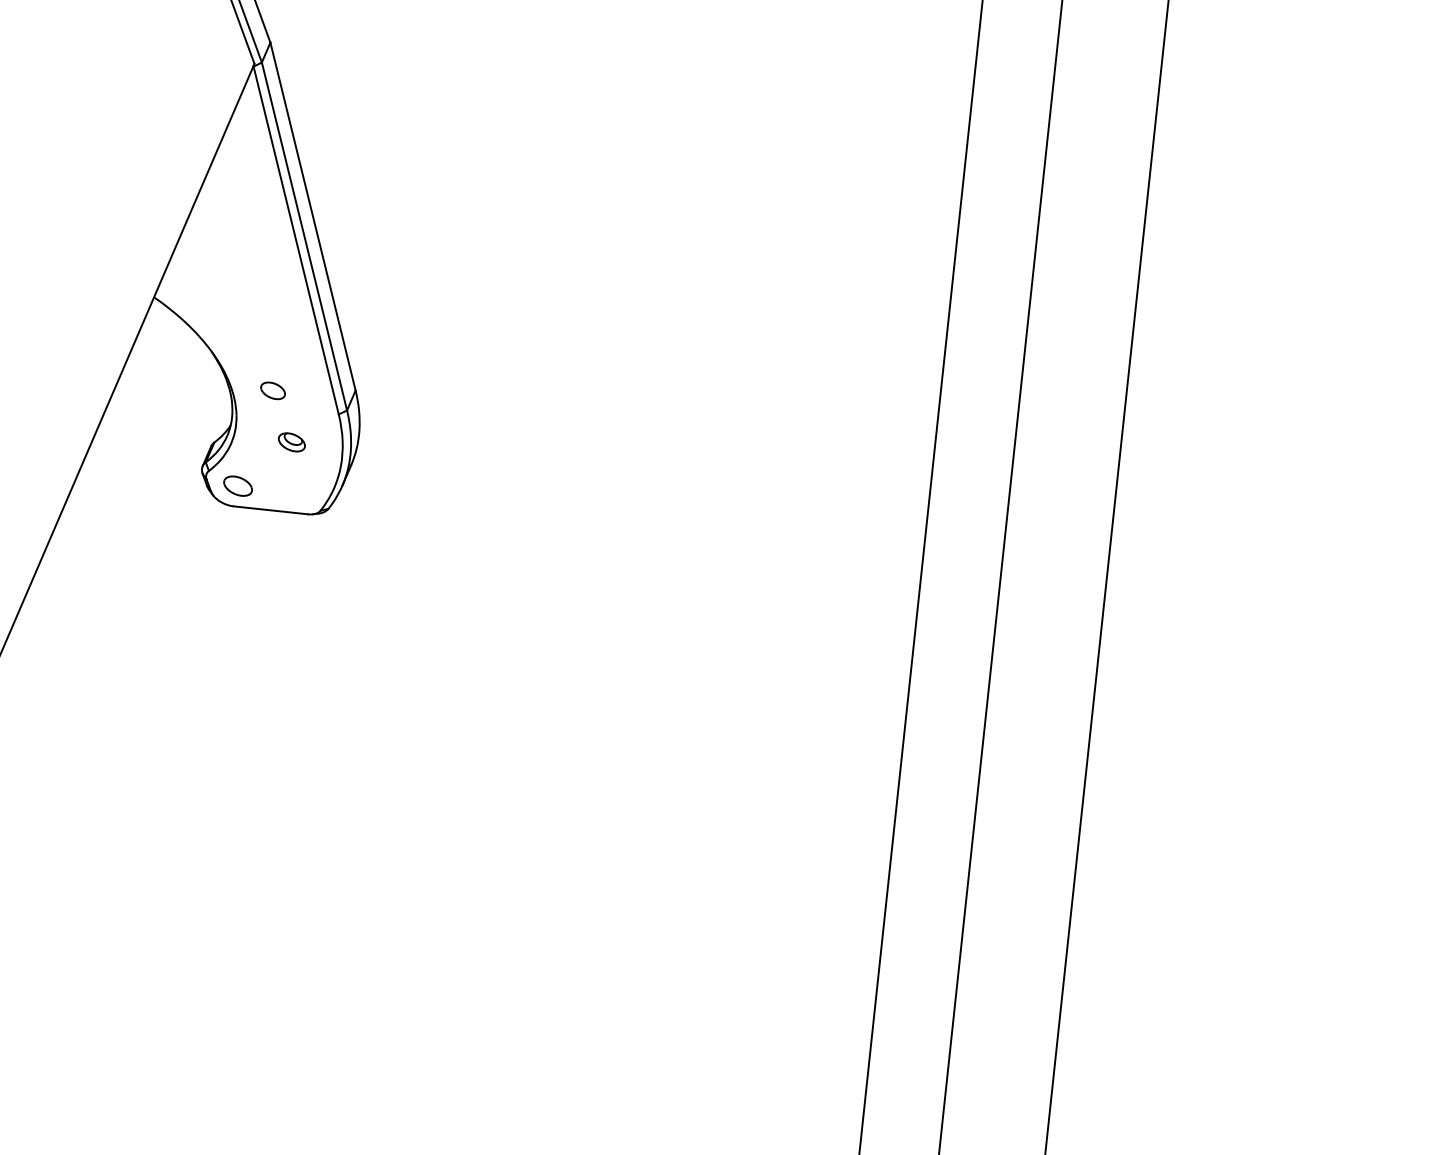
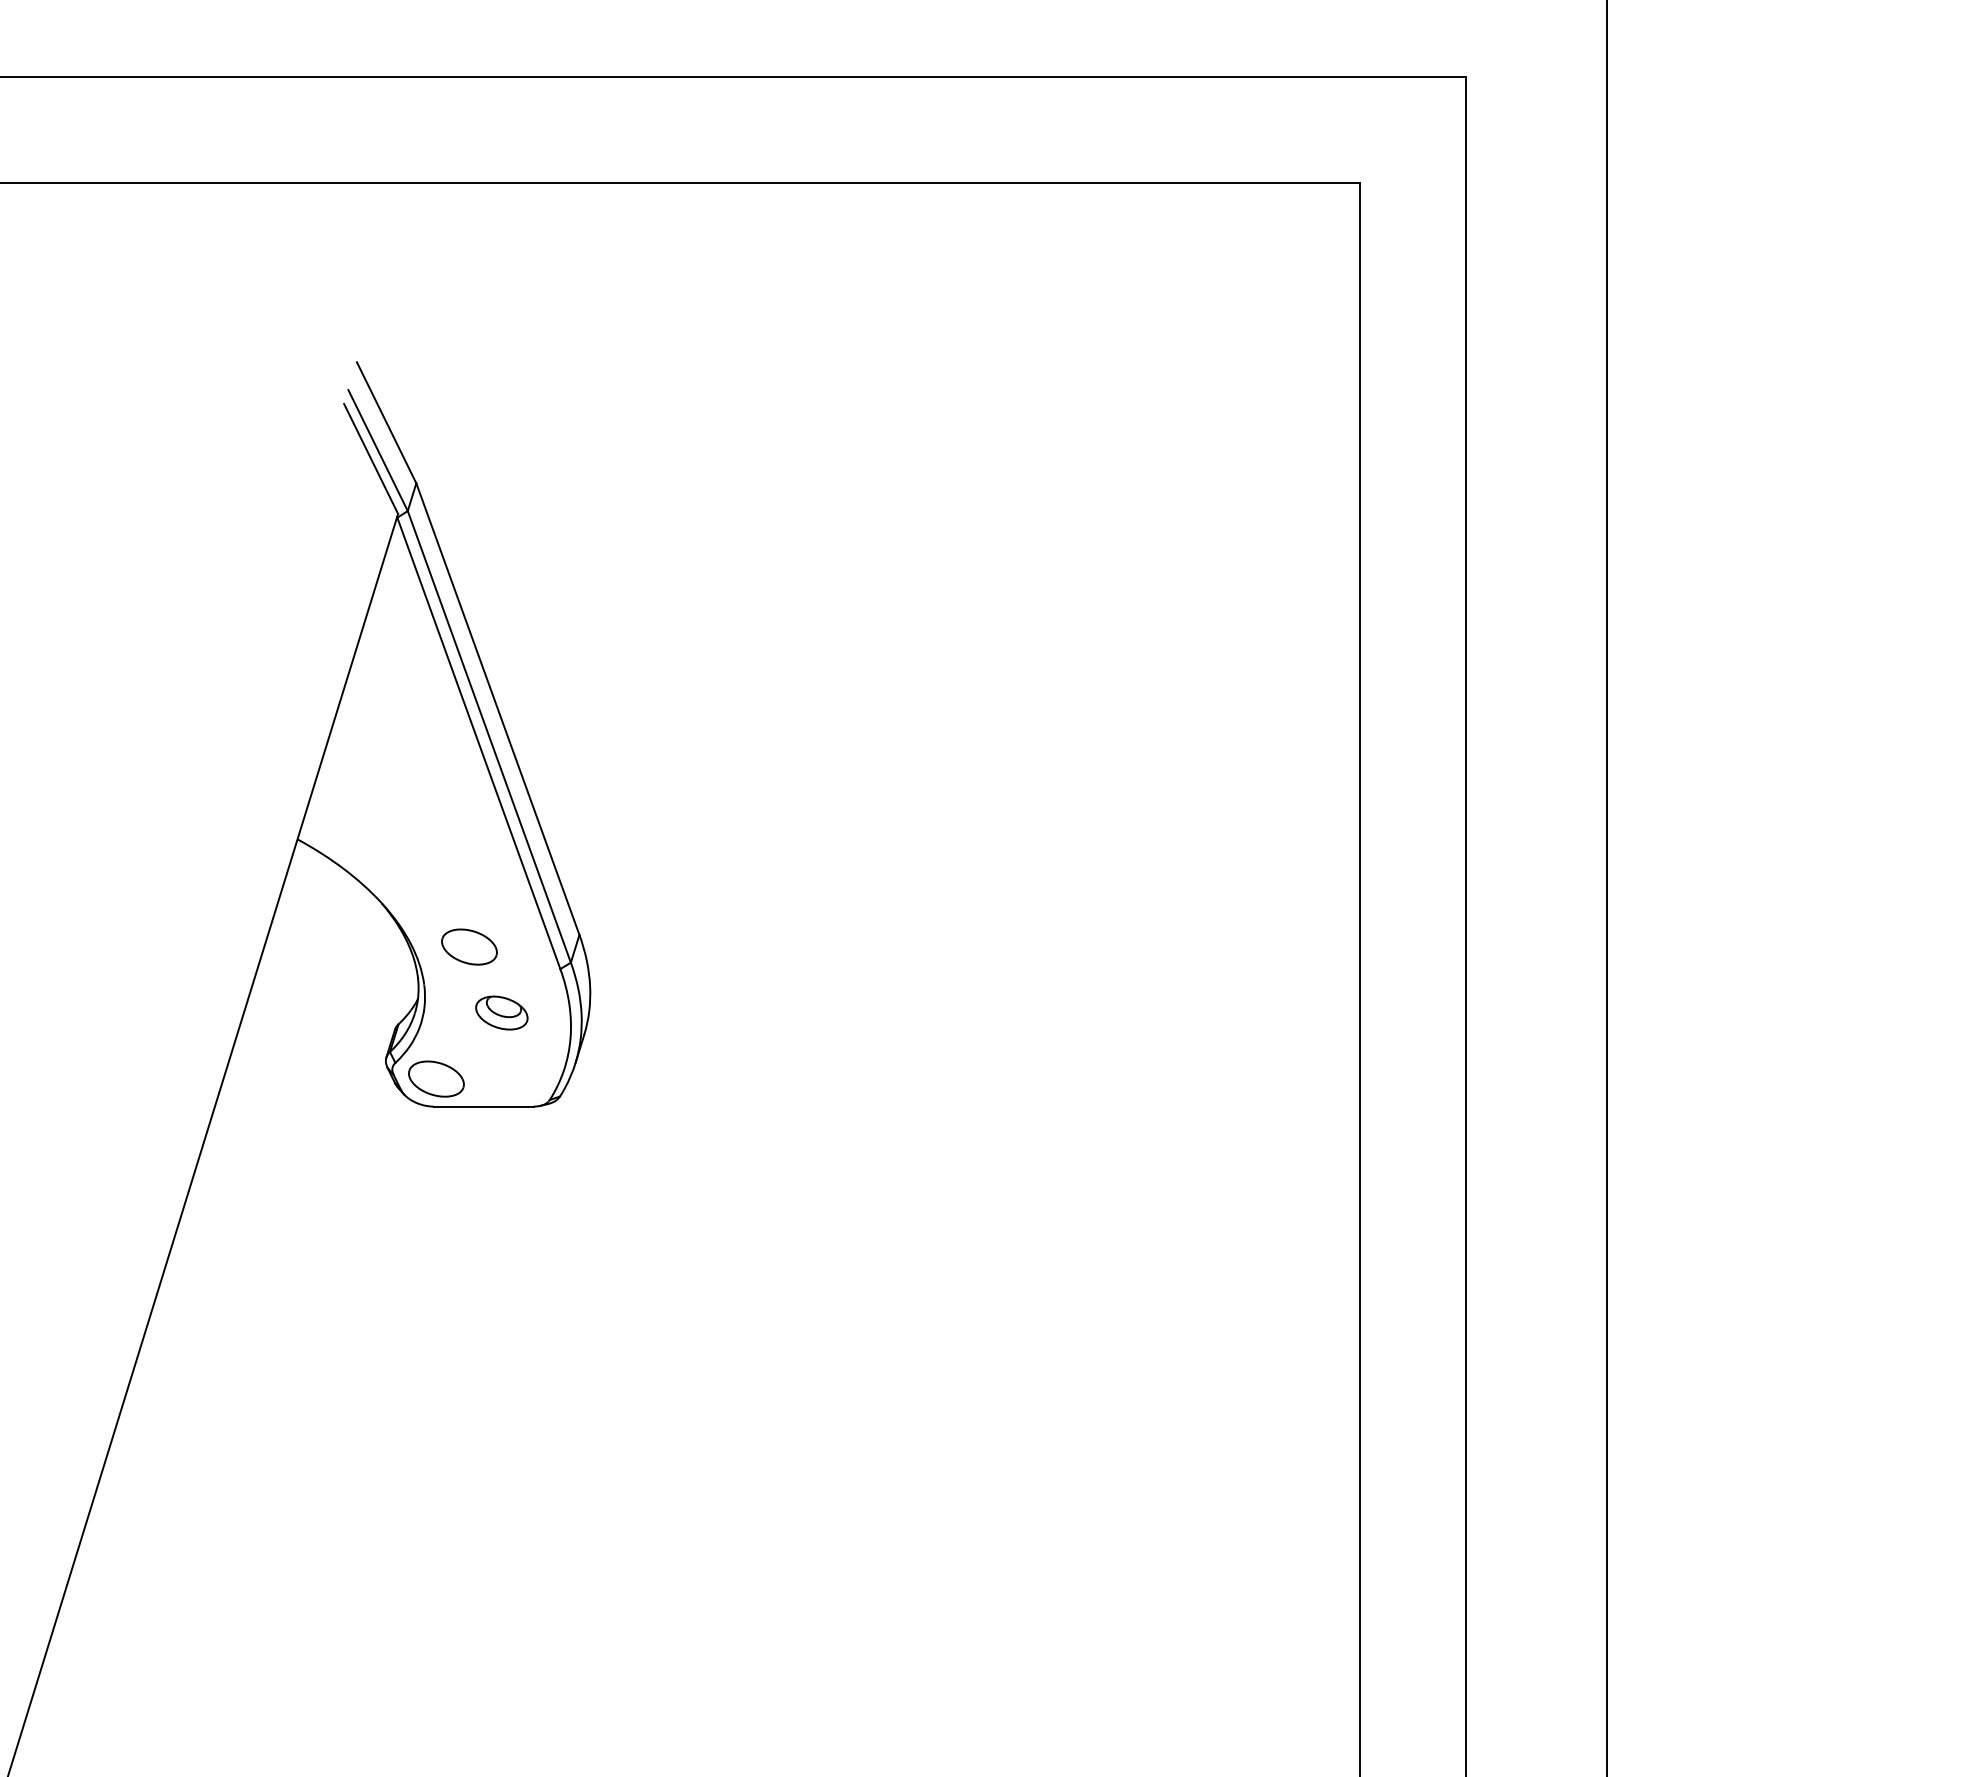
part: (273, 390) -> (469, 946), size x1.67
part: (291, 441) -> (501, 1012), size x1.43
part: (238, 485) -> (436, 1078), size x1.43

